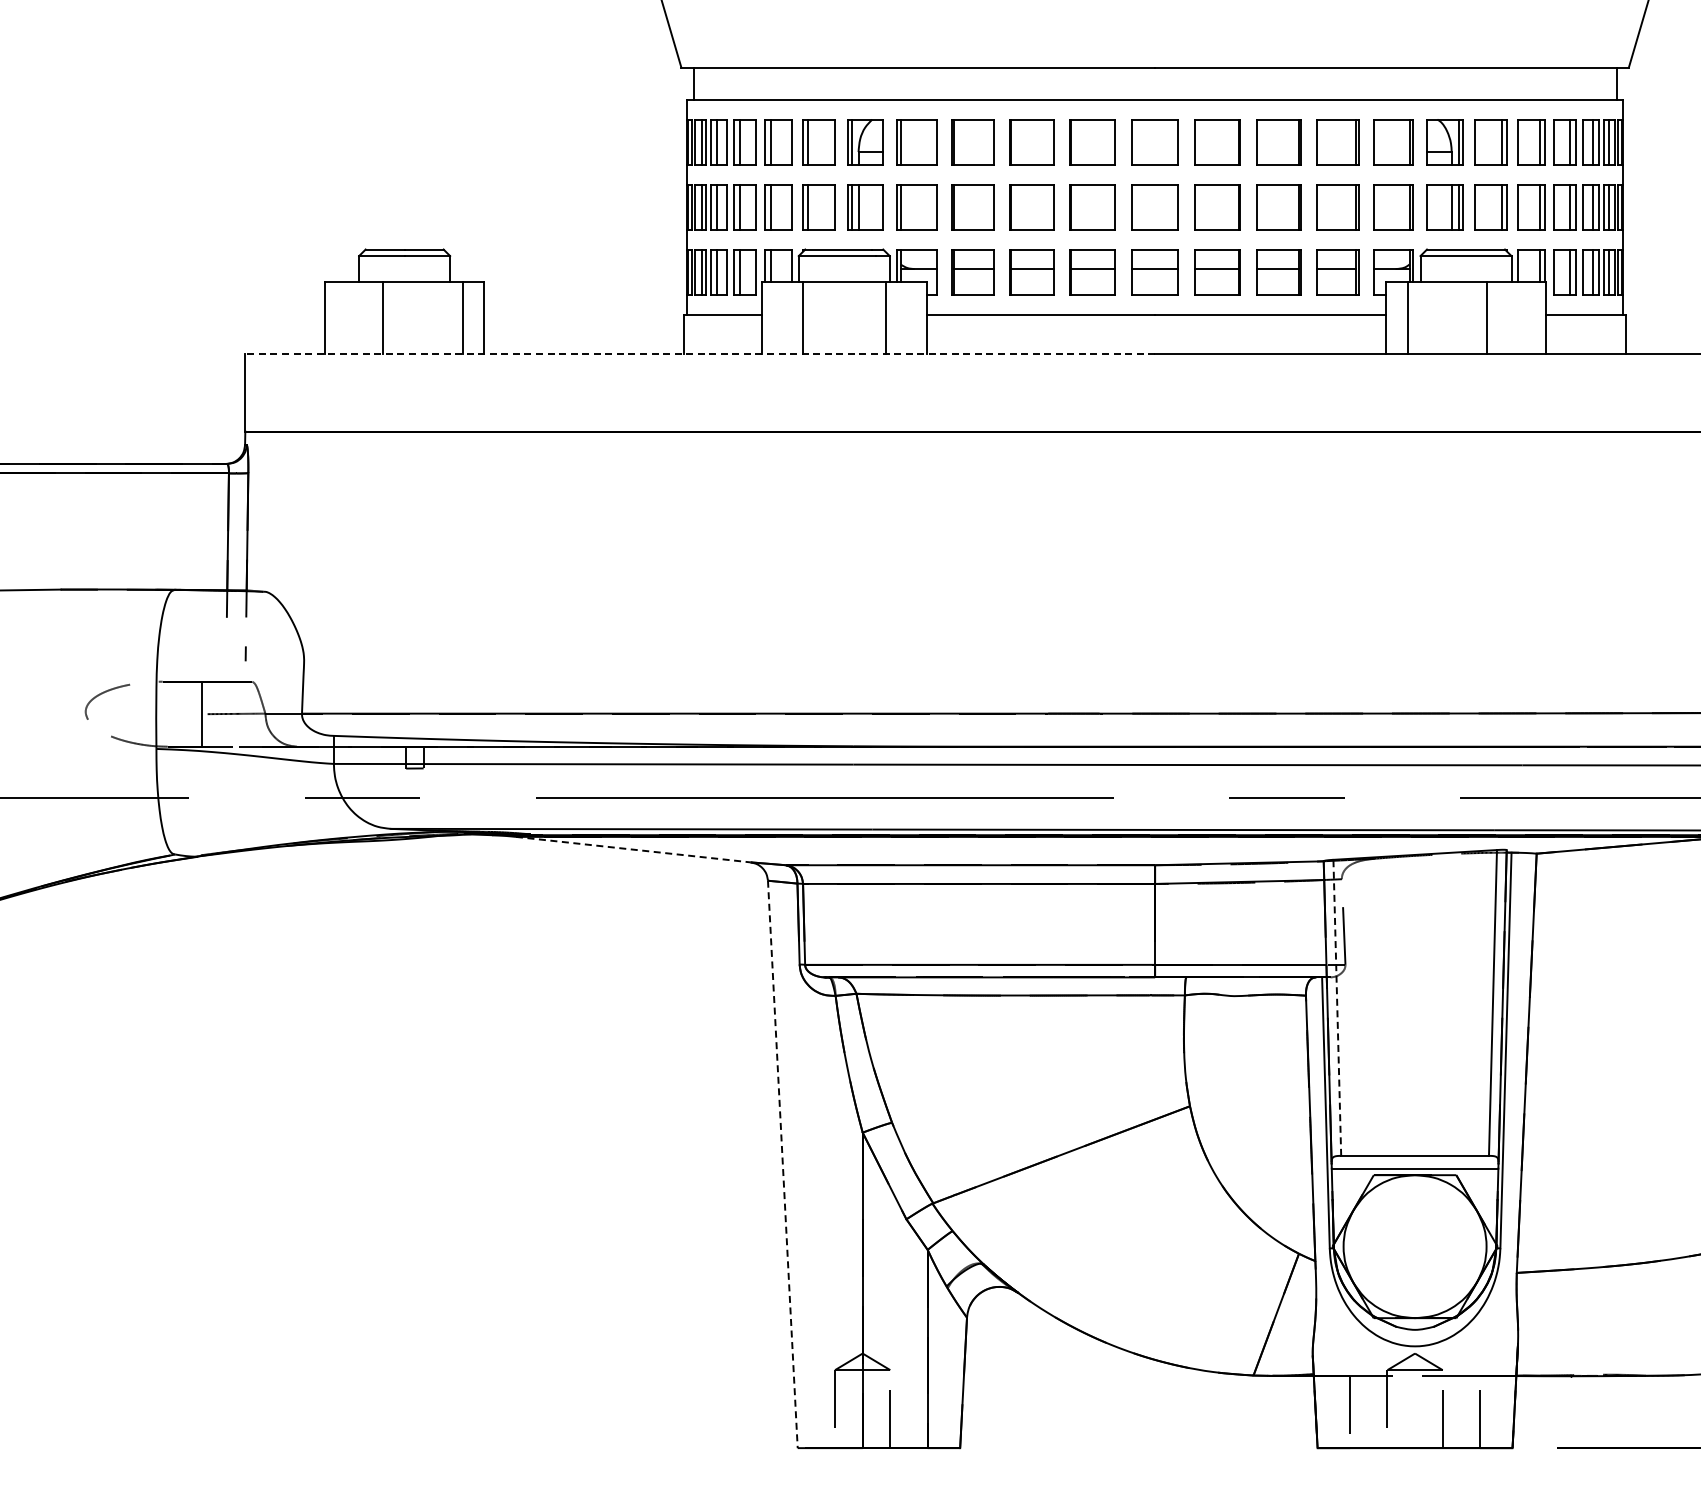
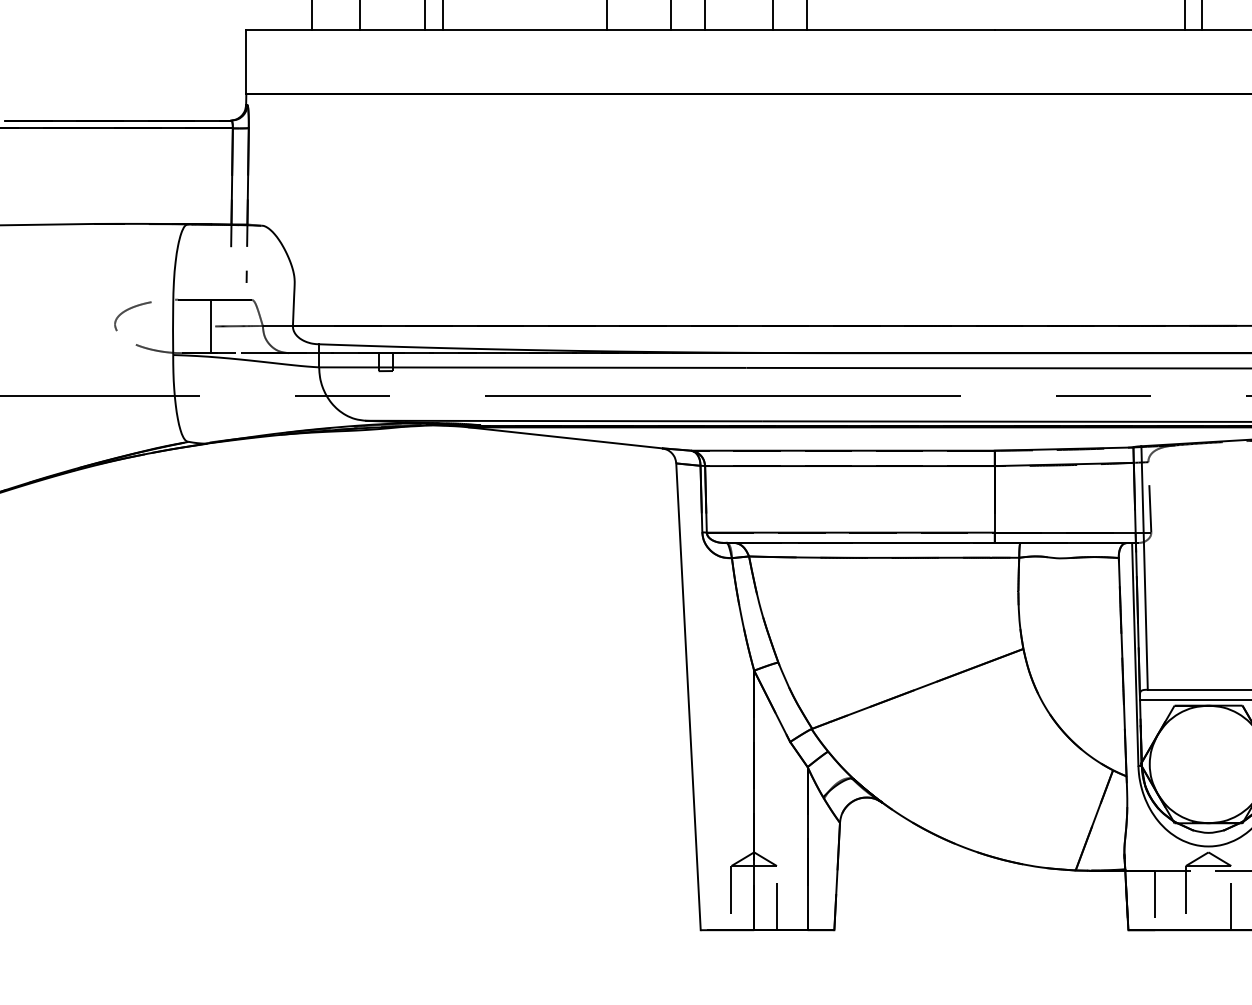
line: (700, 353) -> (620, 29), dashed -> solid
line: (633, 849) -> (565, 437), dashed -> solid
line: (1337, 1007) -> (1144, 567), dashed -> solid
line: (782, 1164) -> (688, 696), dashed -> solid

